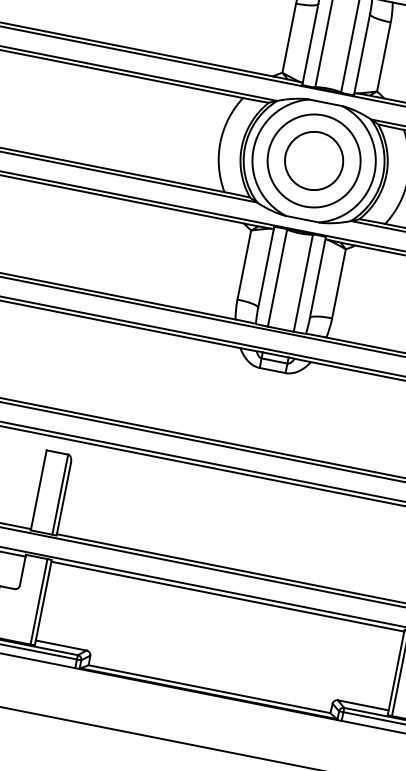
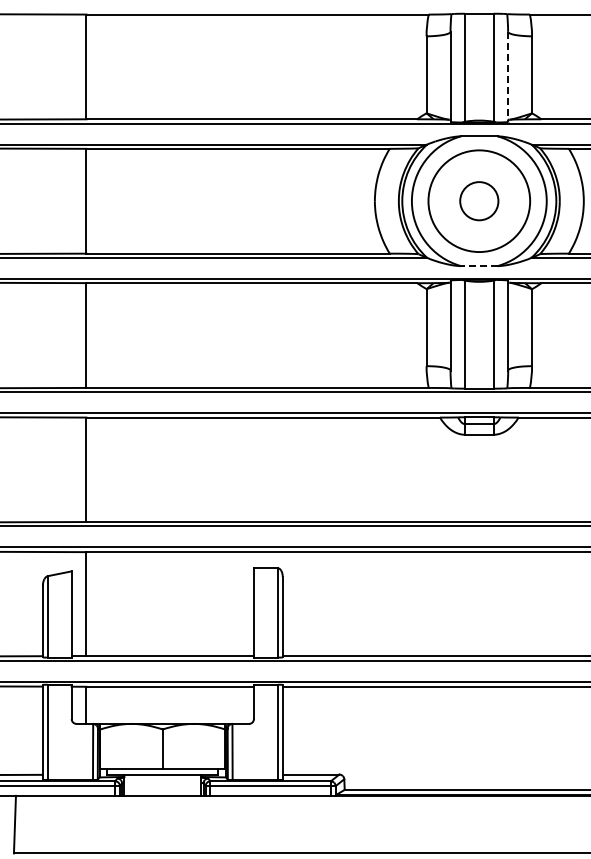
line: (362, 55) -> (508, 77), solid -> dashed
circle: (314, 161) -> (479, 201), size x0.6
line: (301, 219) -> (478, 266), solid -> dashed

